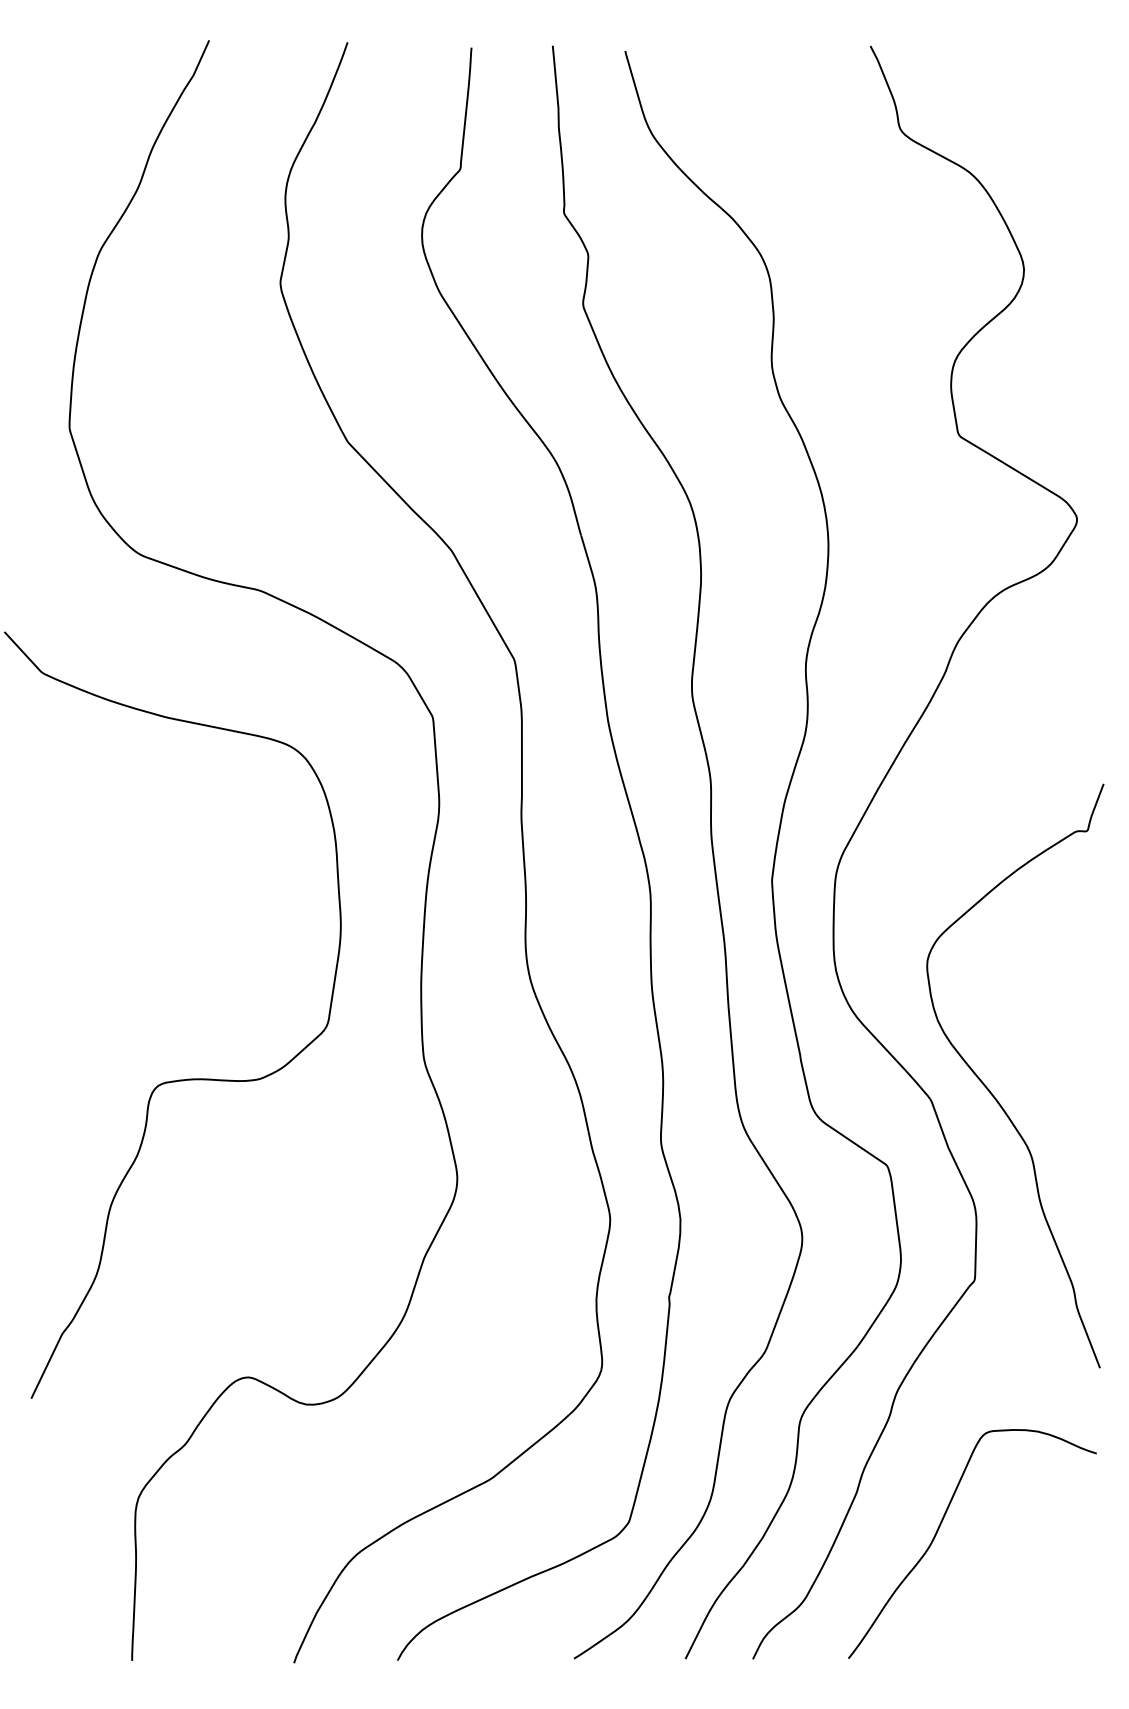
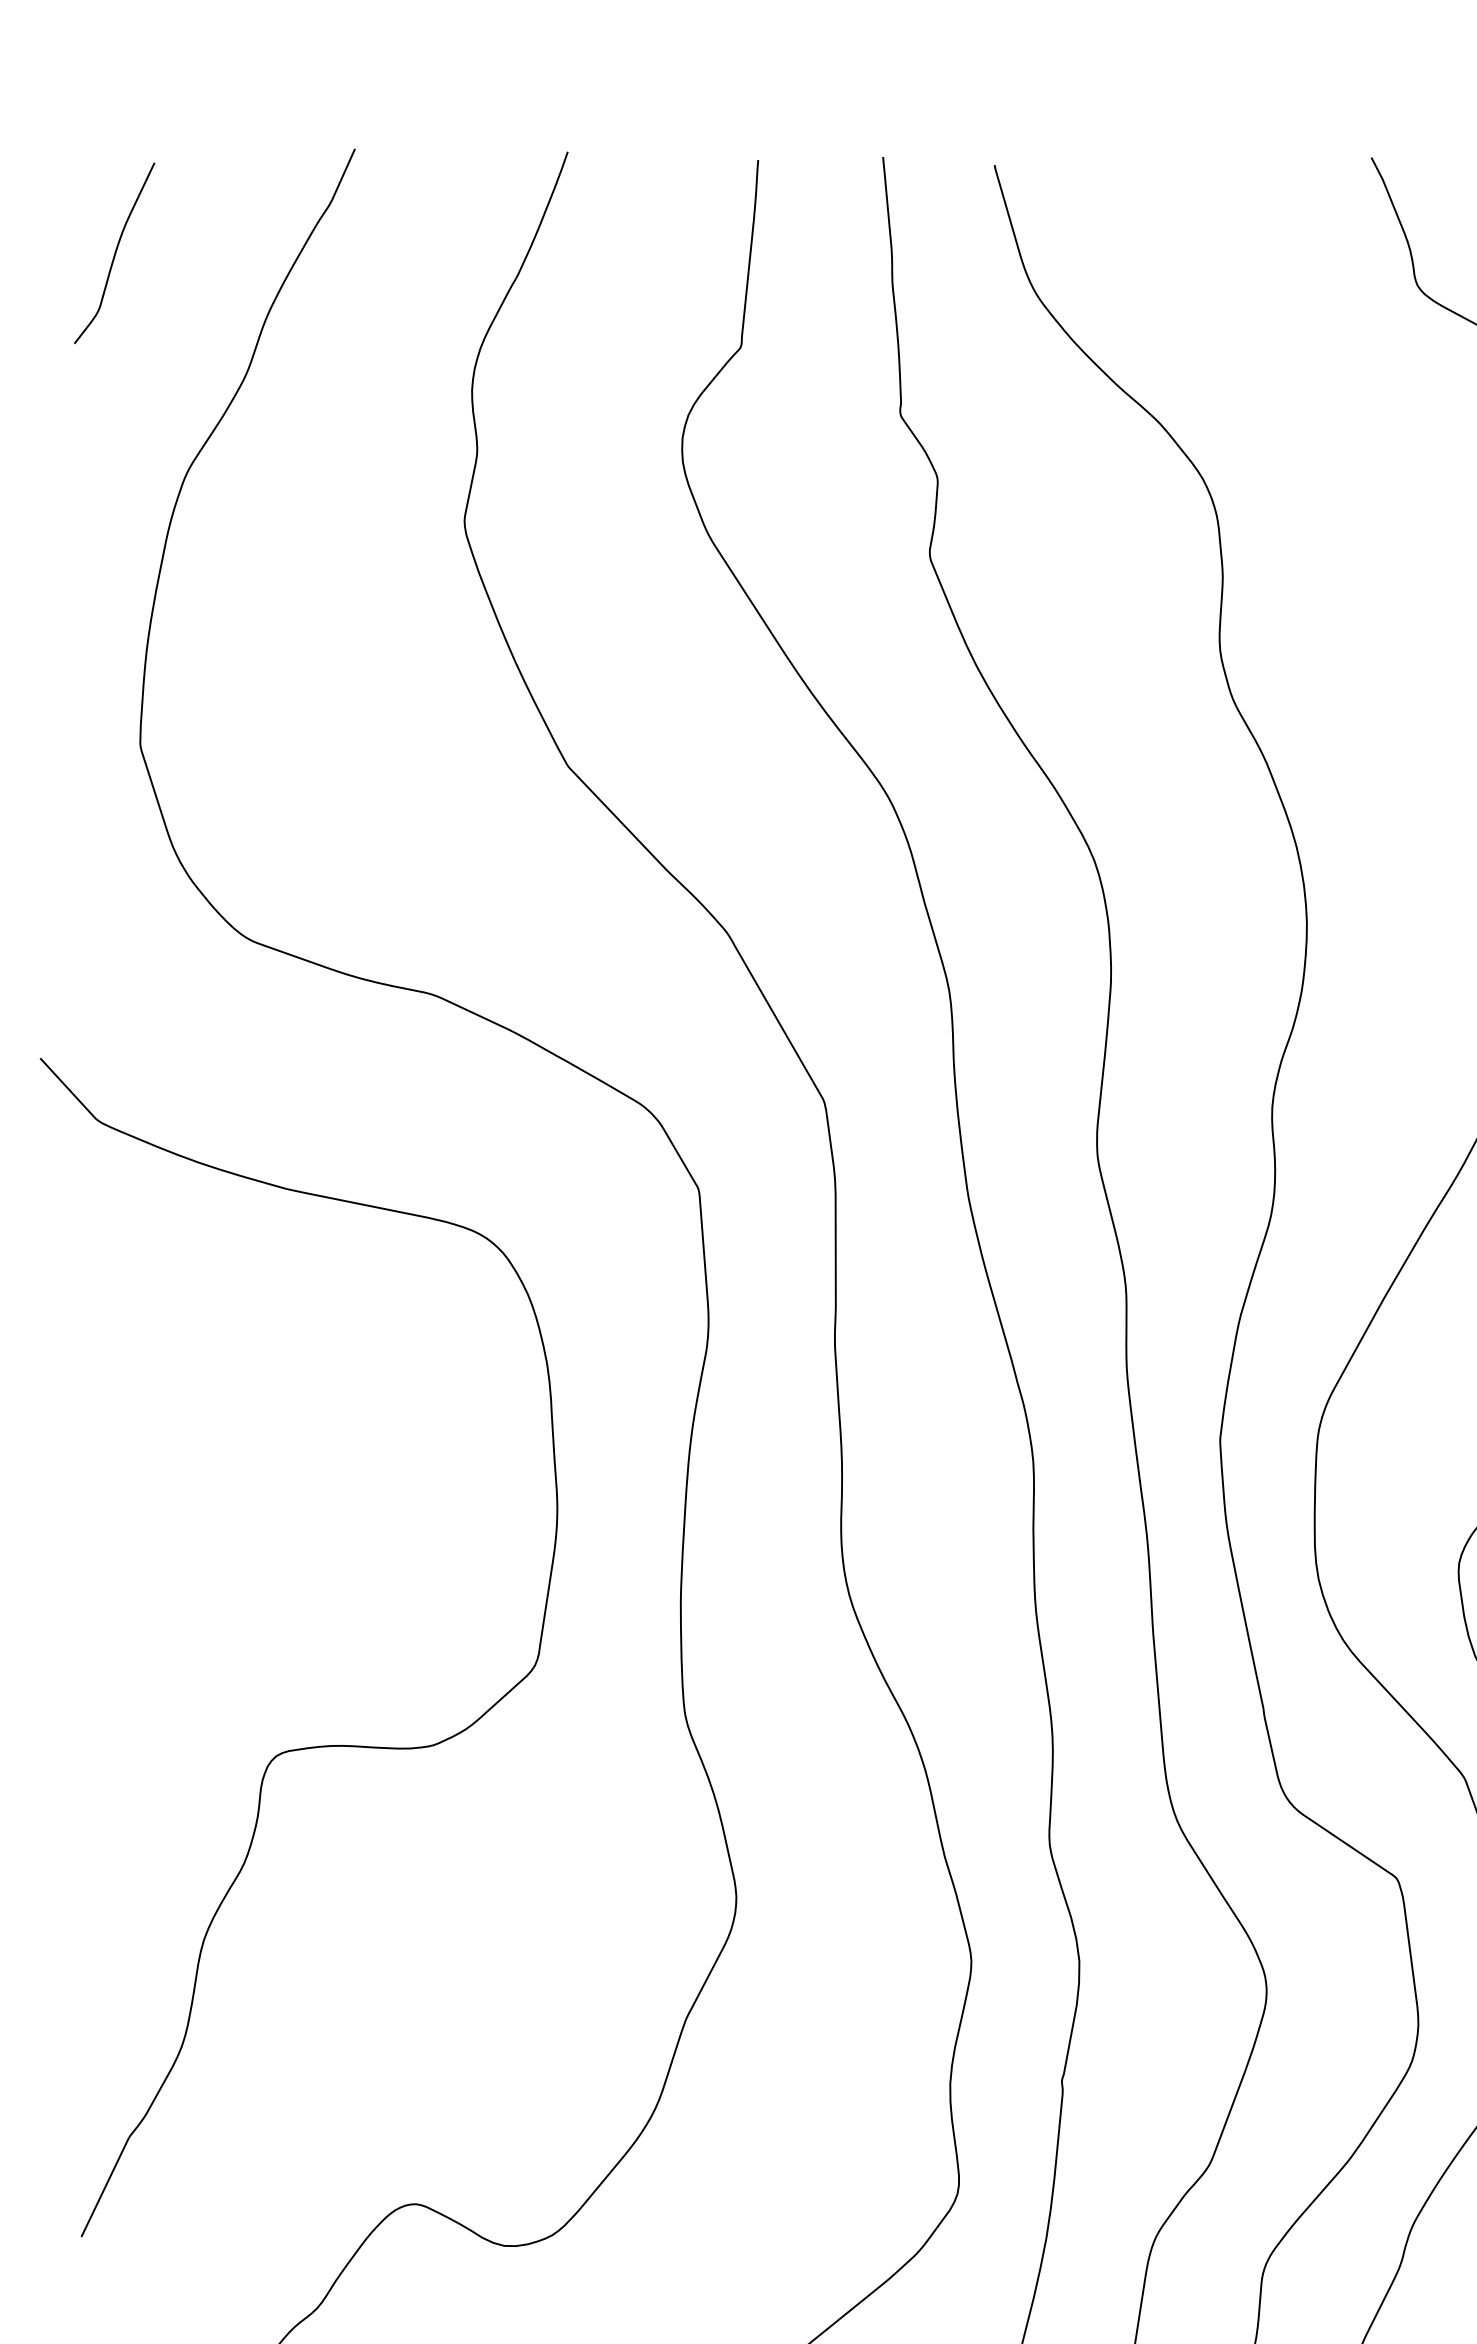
curve: (52, 108) -> (114, 253), added

